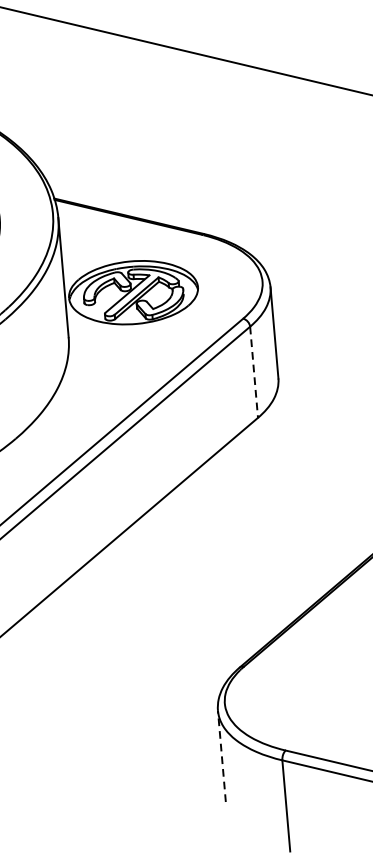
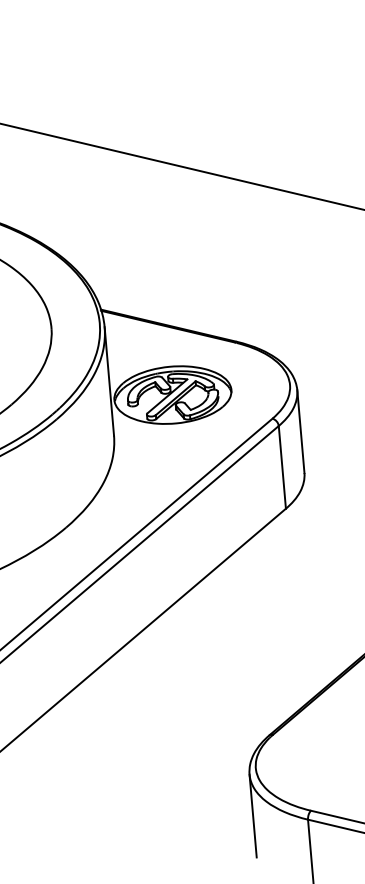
line: (254, 372) -> (282, 467), dashed -> solid
line: (222, 756) -> (253, 816), dashed -> solid

